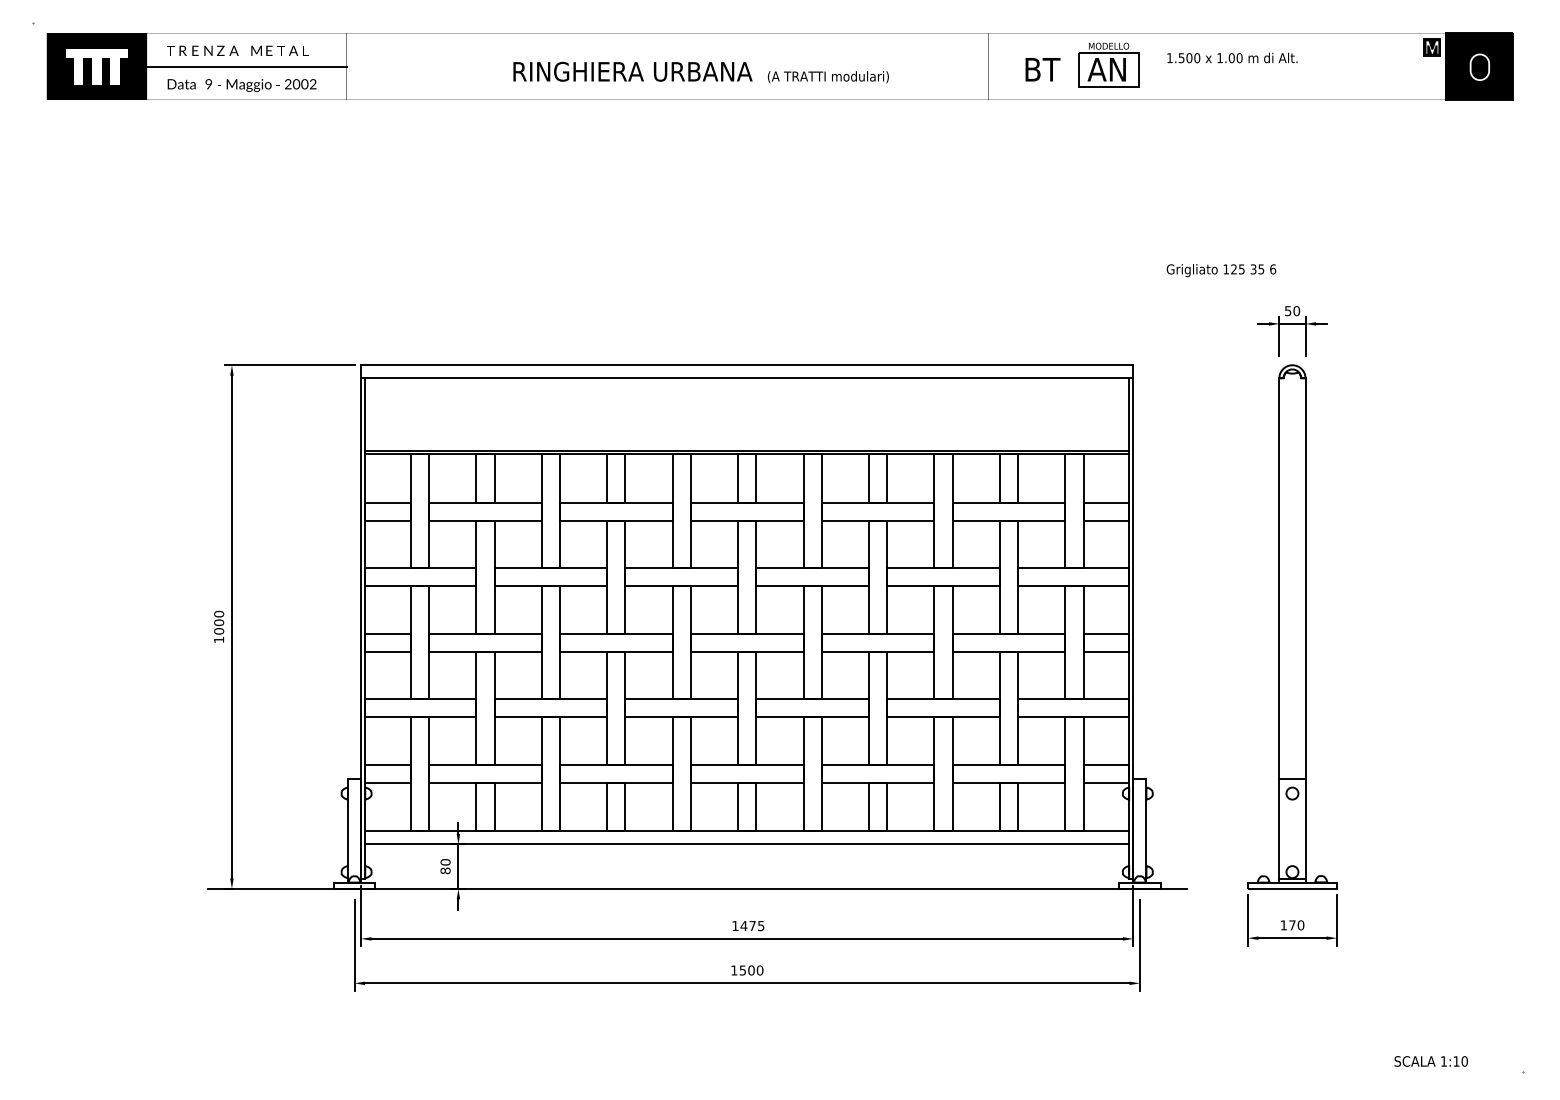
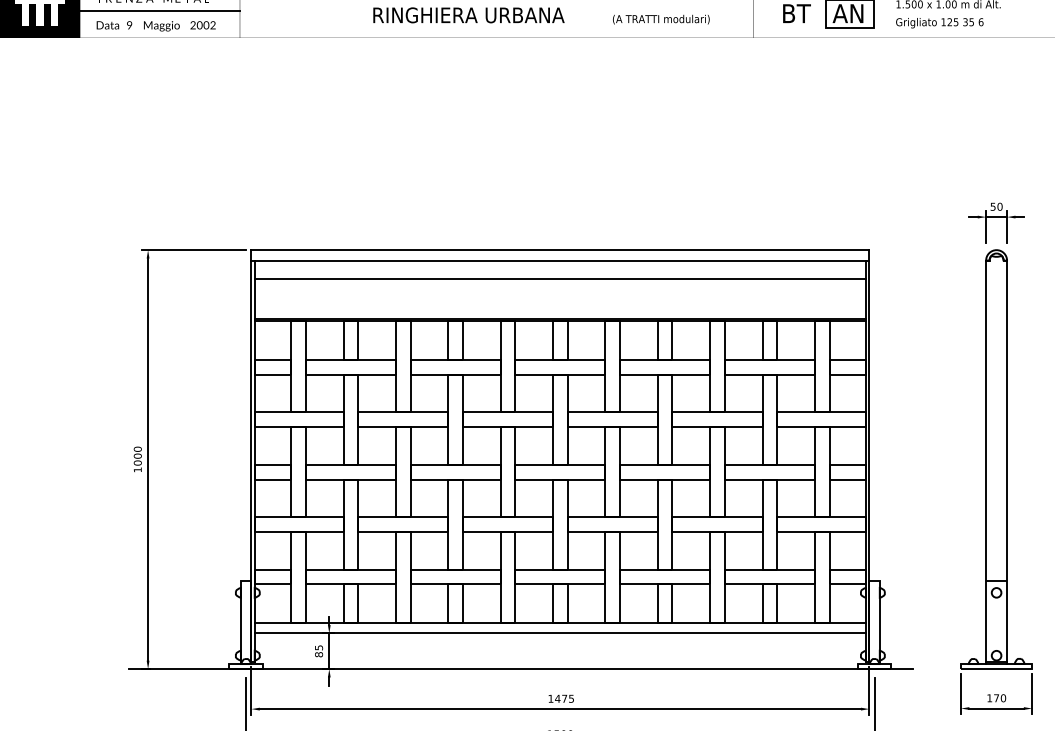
text: (828, 77) -> (661, 19), moved
text: (1221, 270) -> (939, 23), moved
line: (747, 400) -> (560, 278), added
text: (445, 862) -> (318, 647), 80 -> 85

